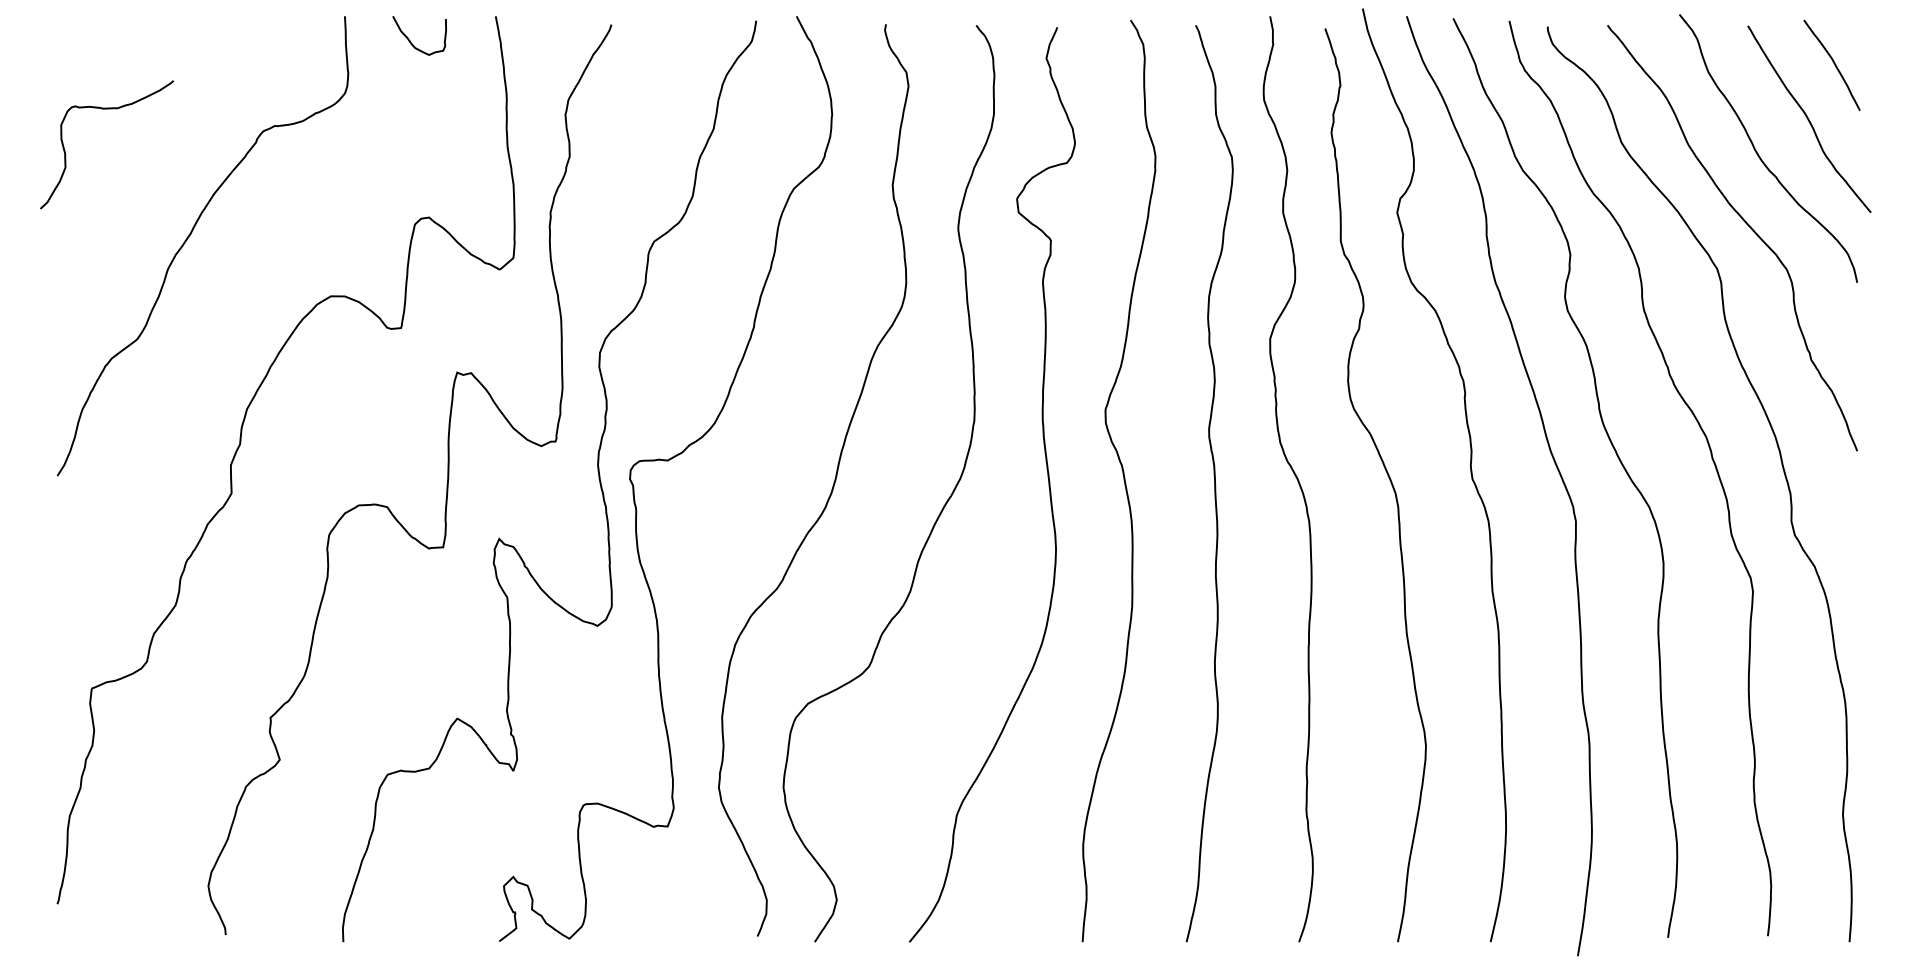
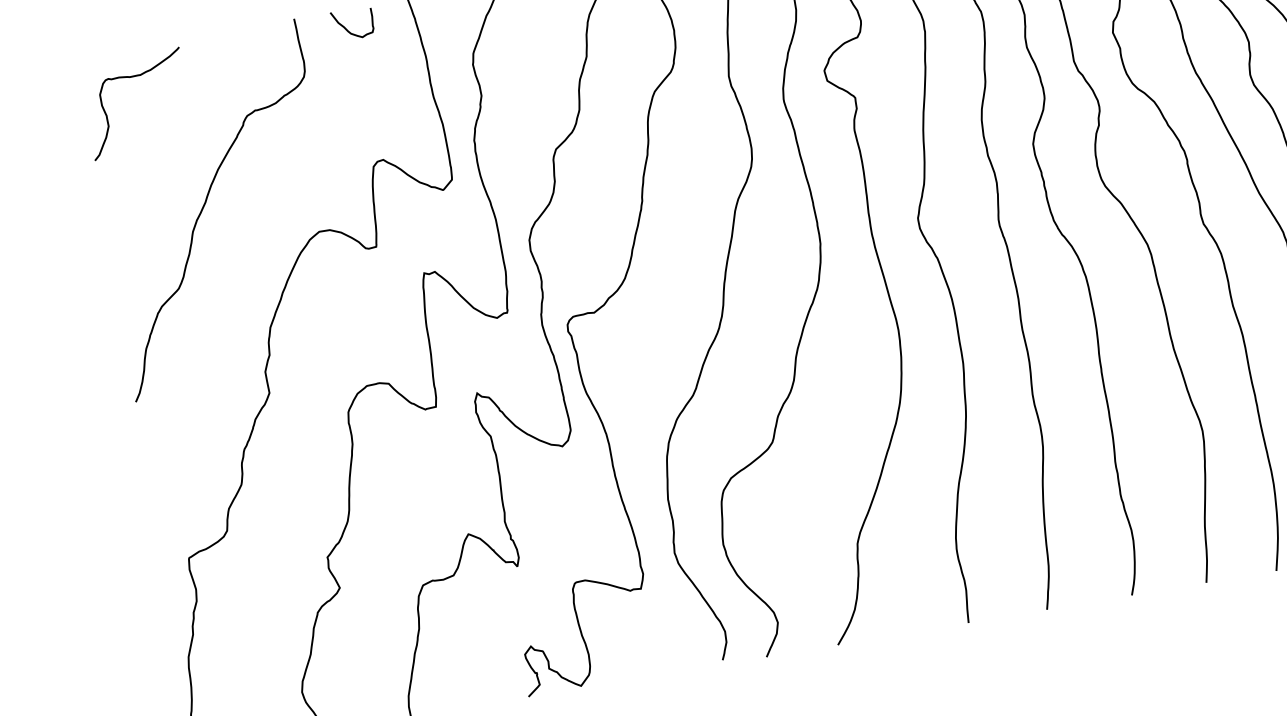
curve: (106, 109) -> (132, 77), moved

